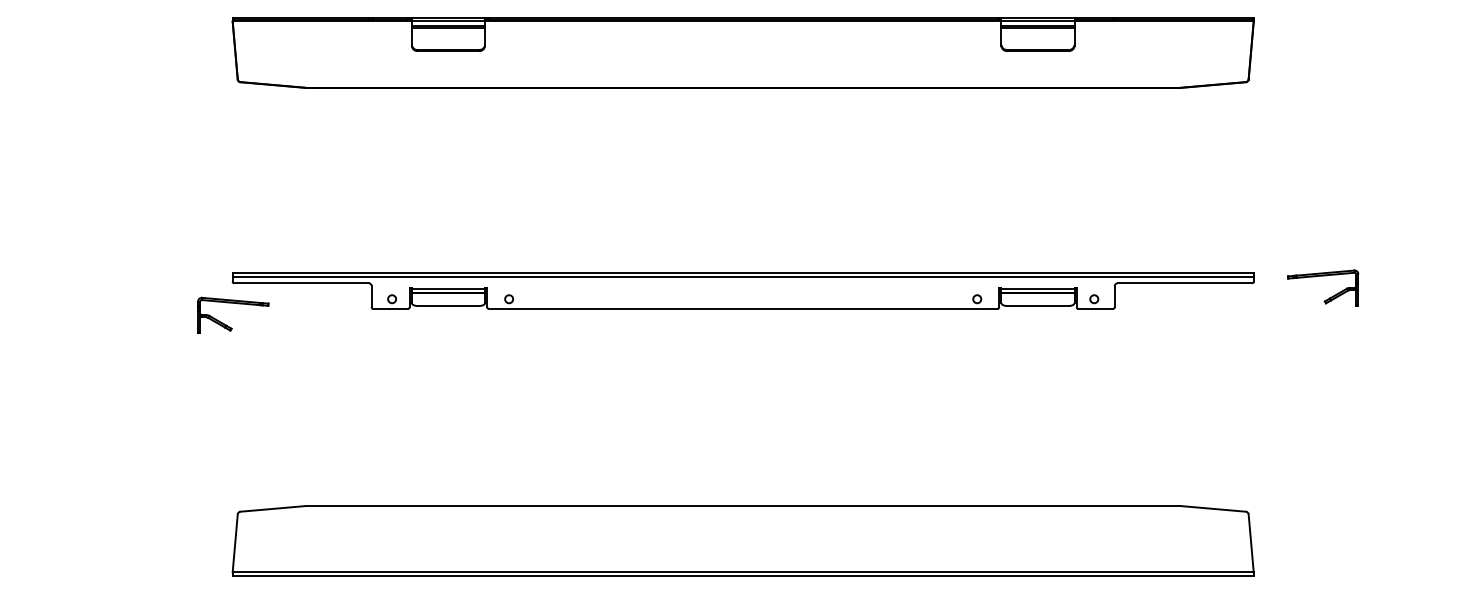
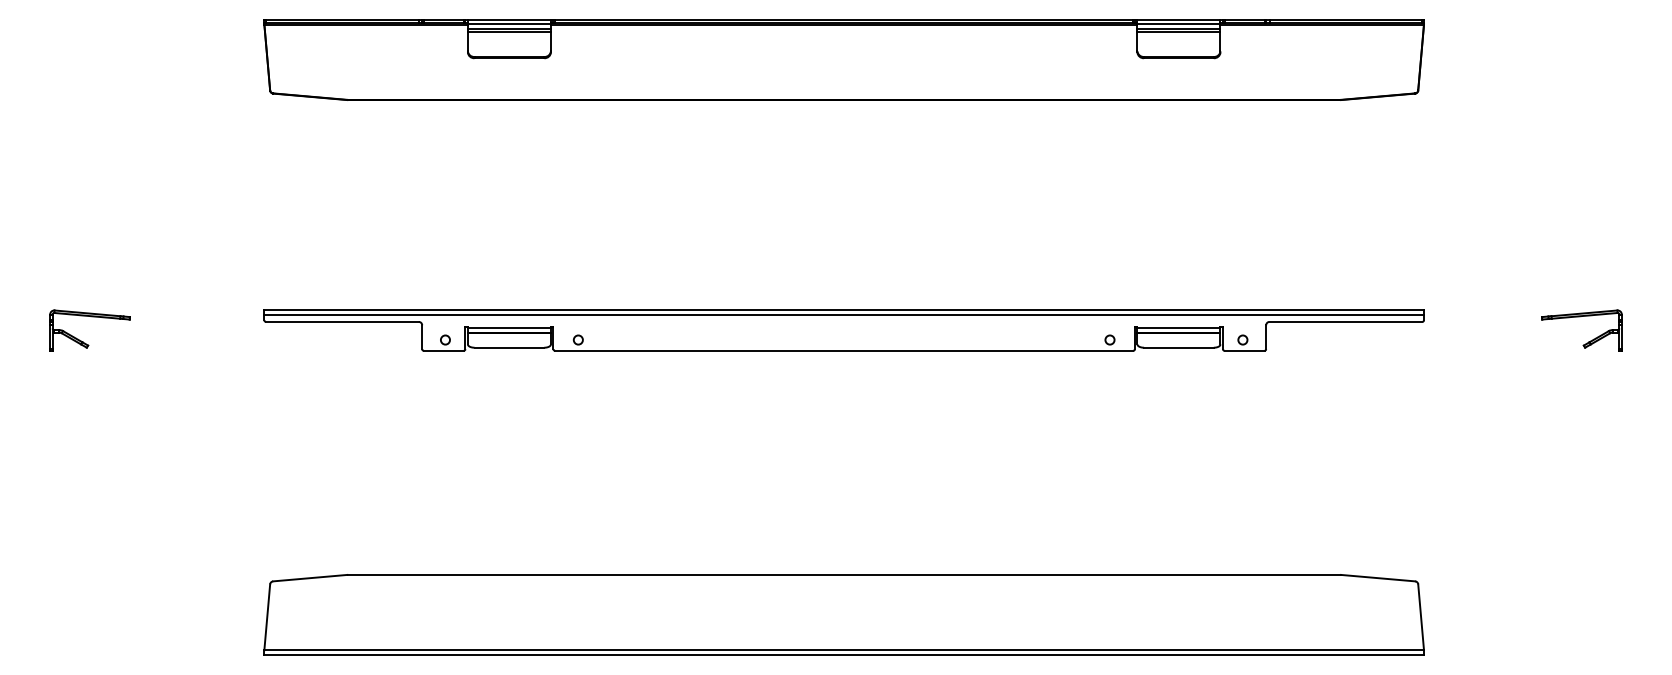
part: (1321, 276) -> (1580, 317), moved
part: (227, 325) -> (83, 341), moved

